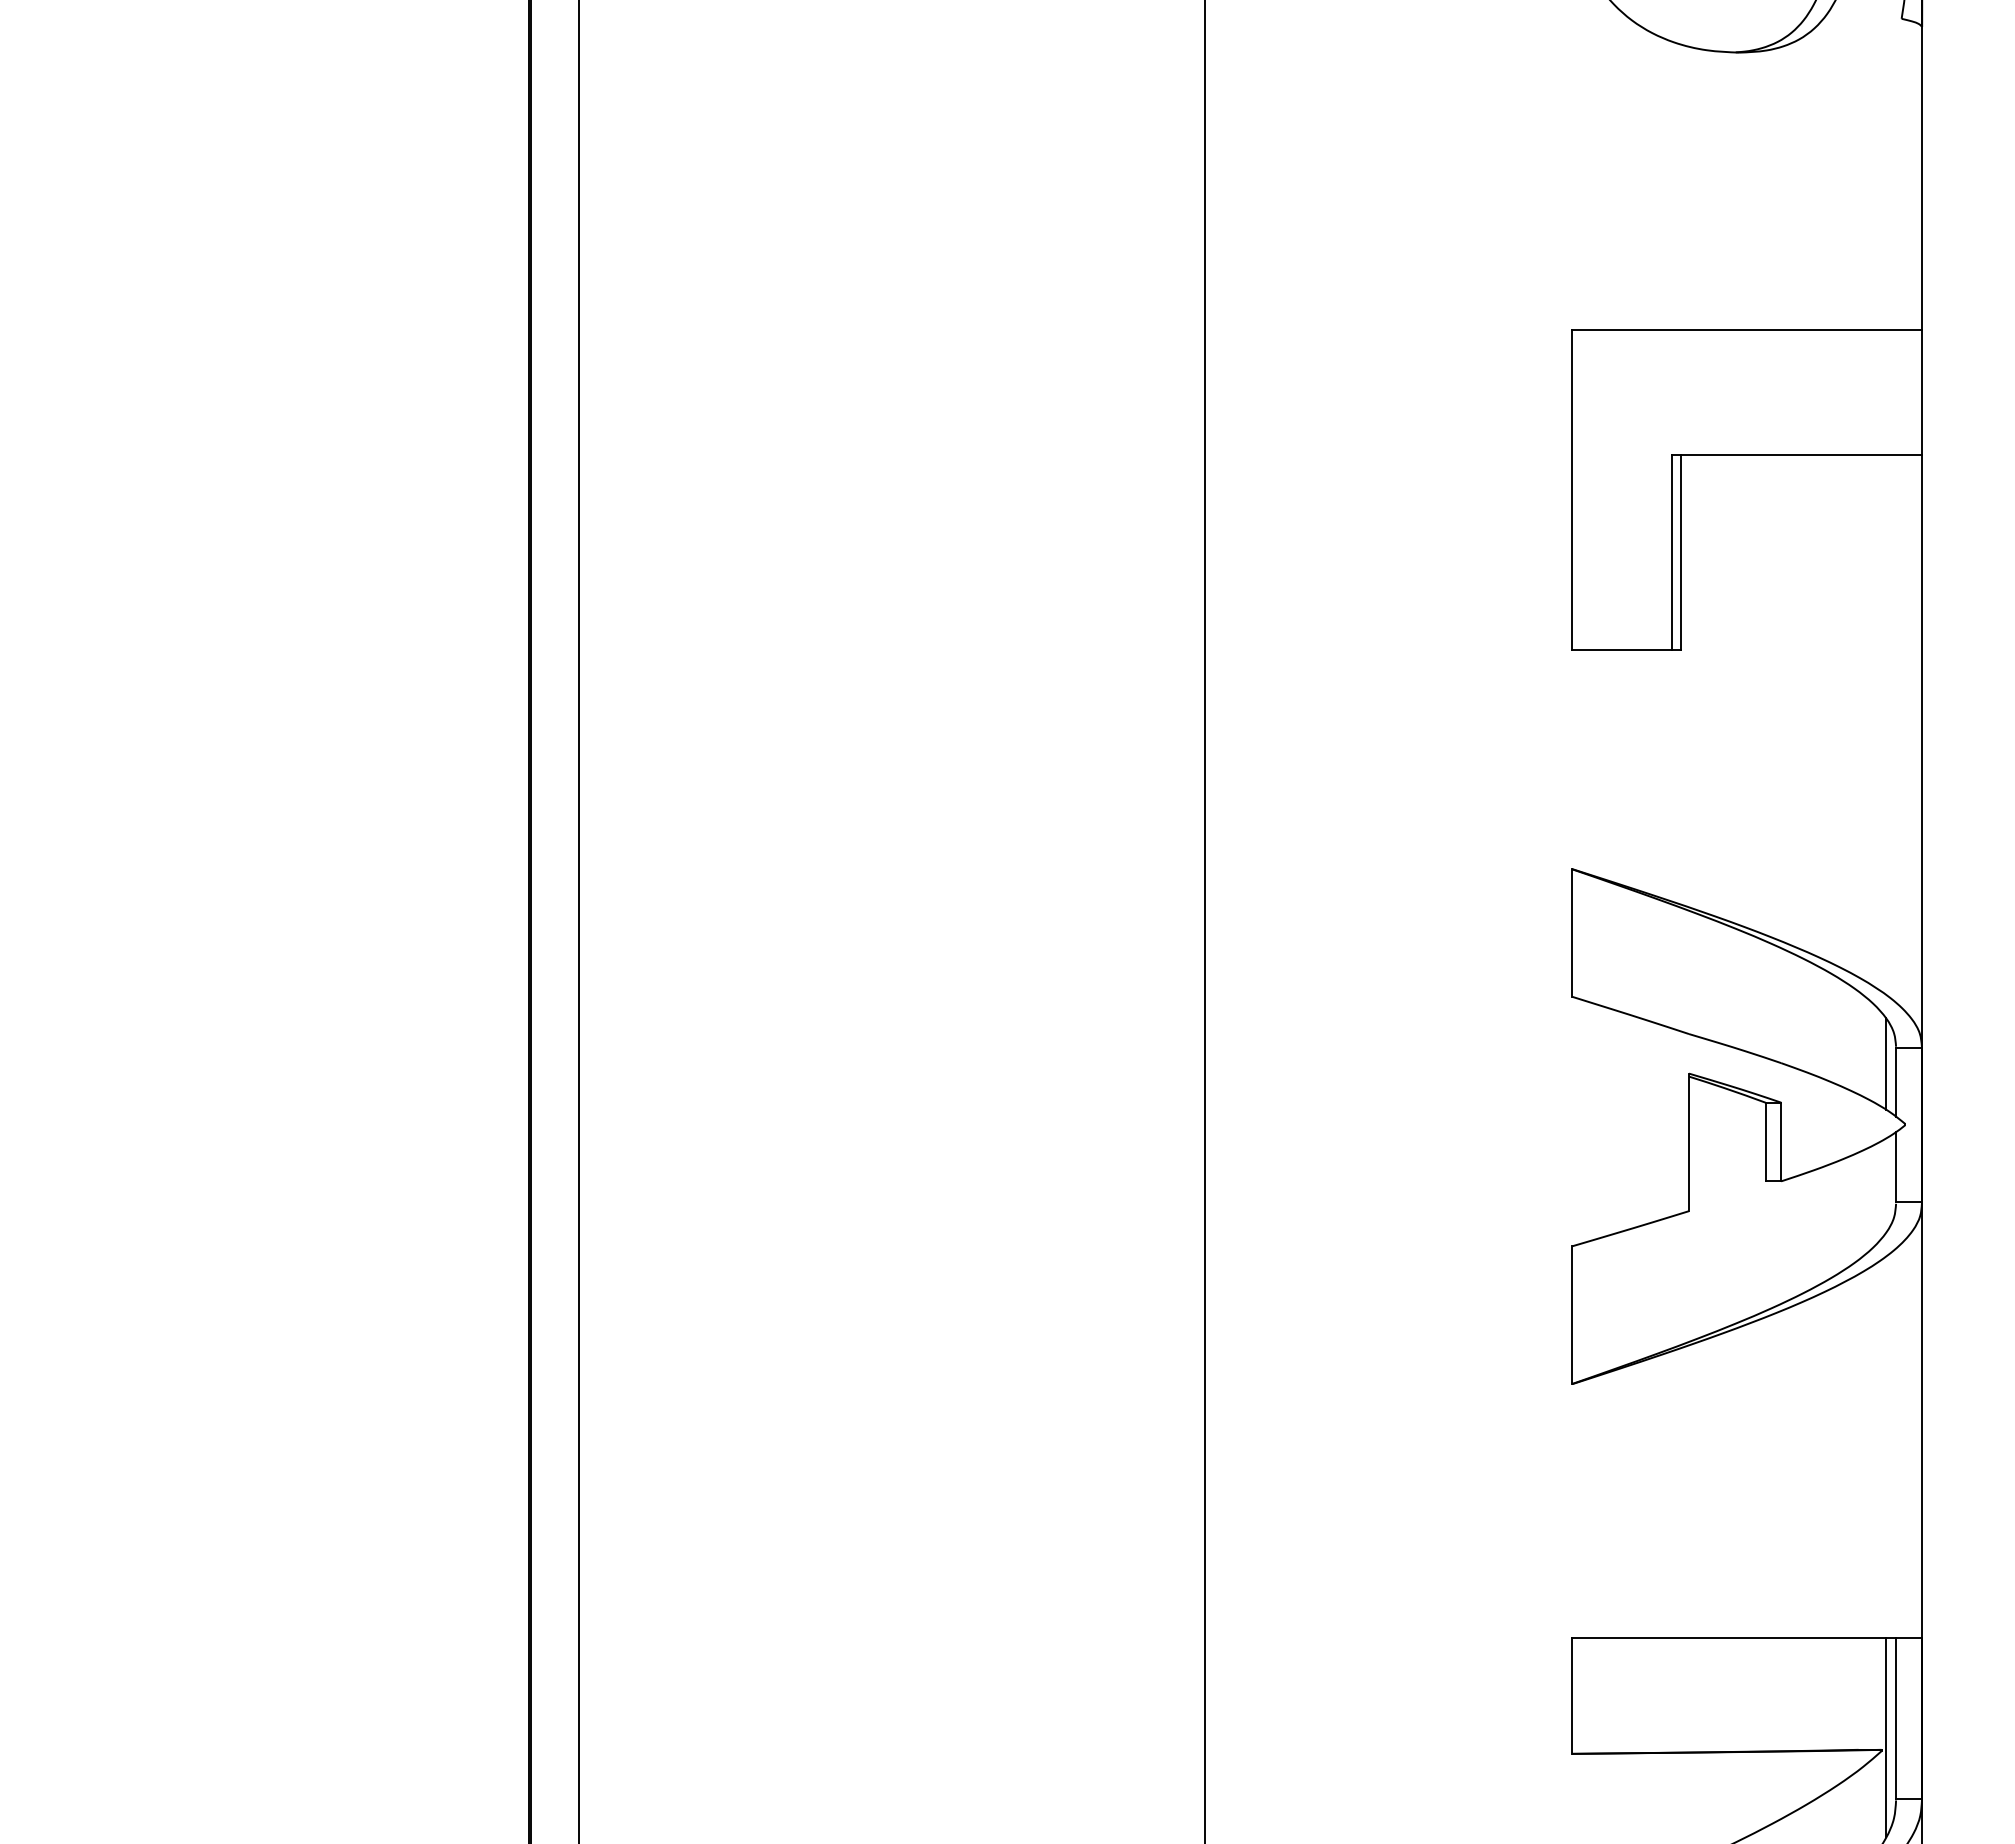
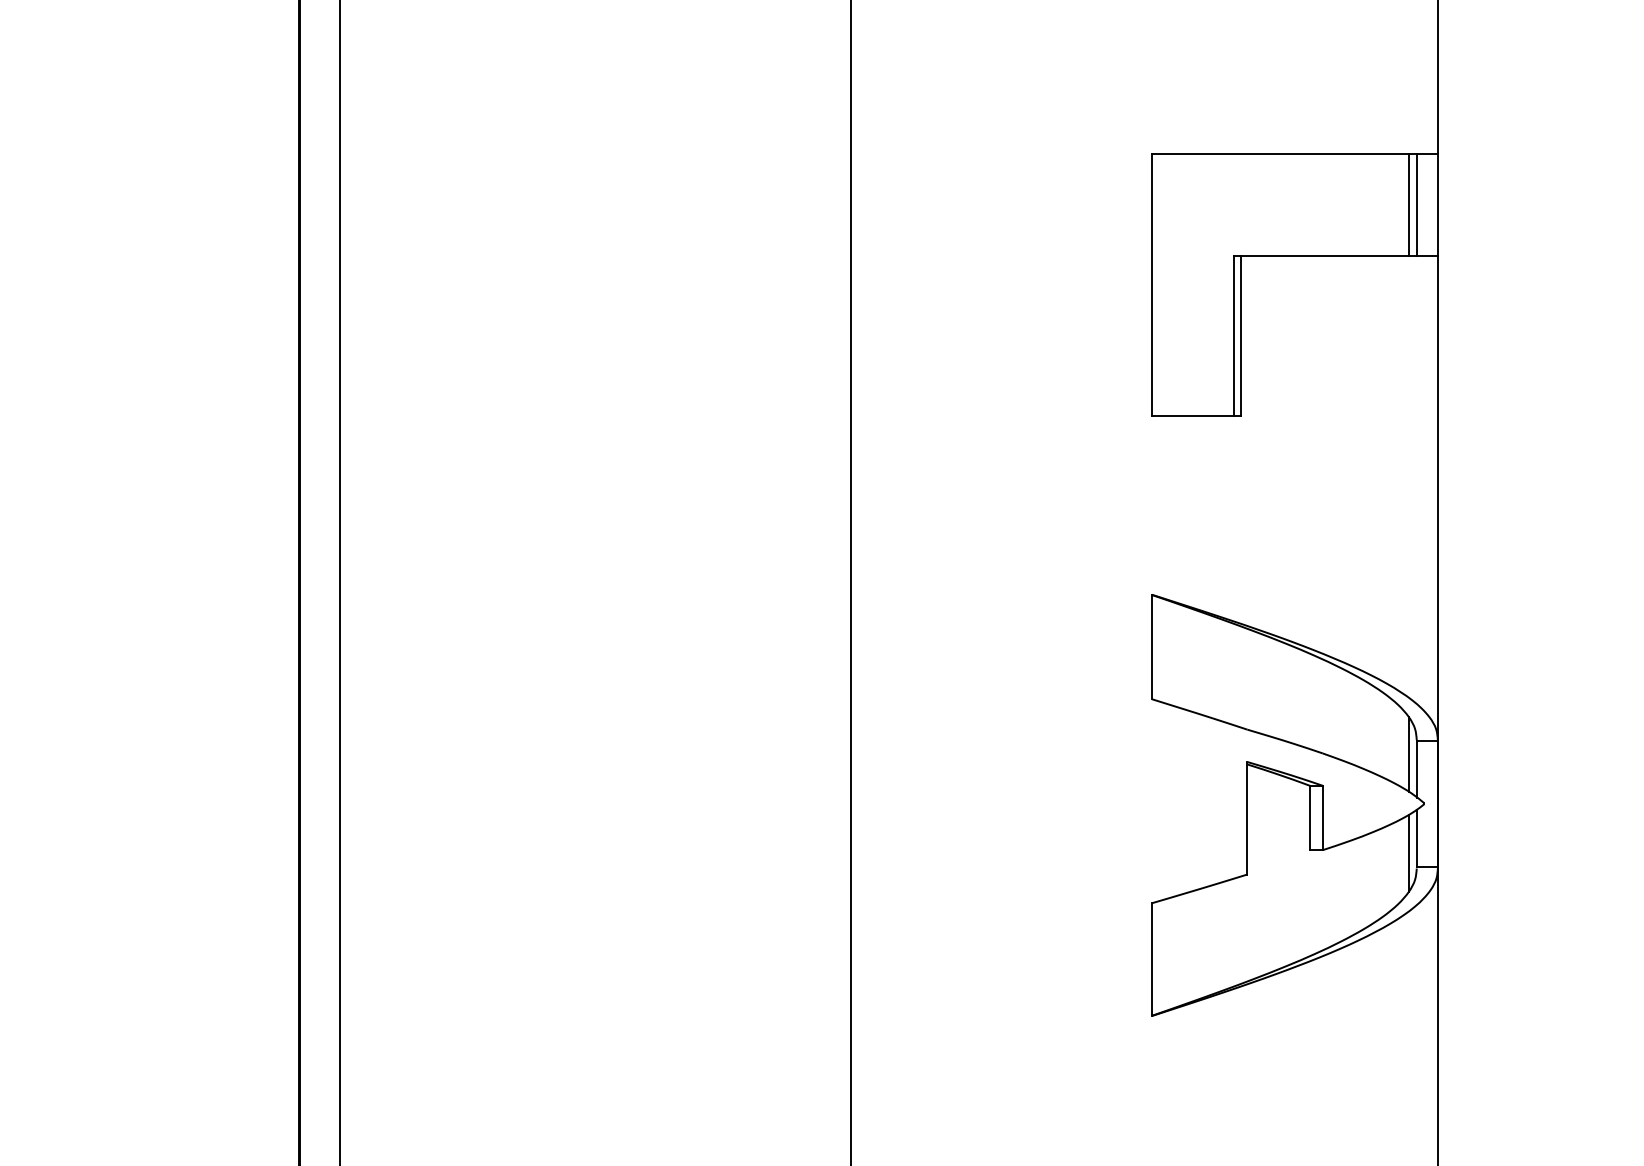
line: (1886, 392) -> (1408, 204), added
line: (1896, 392) -> (1417, 204), added
line: (1886, 1185) -> (1408, 853), added

